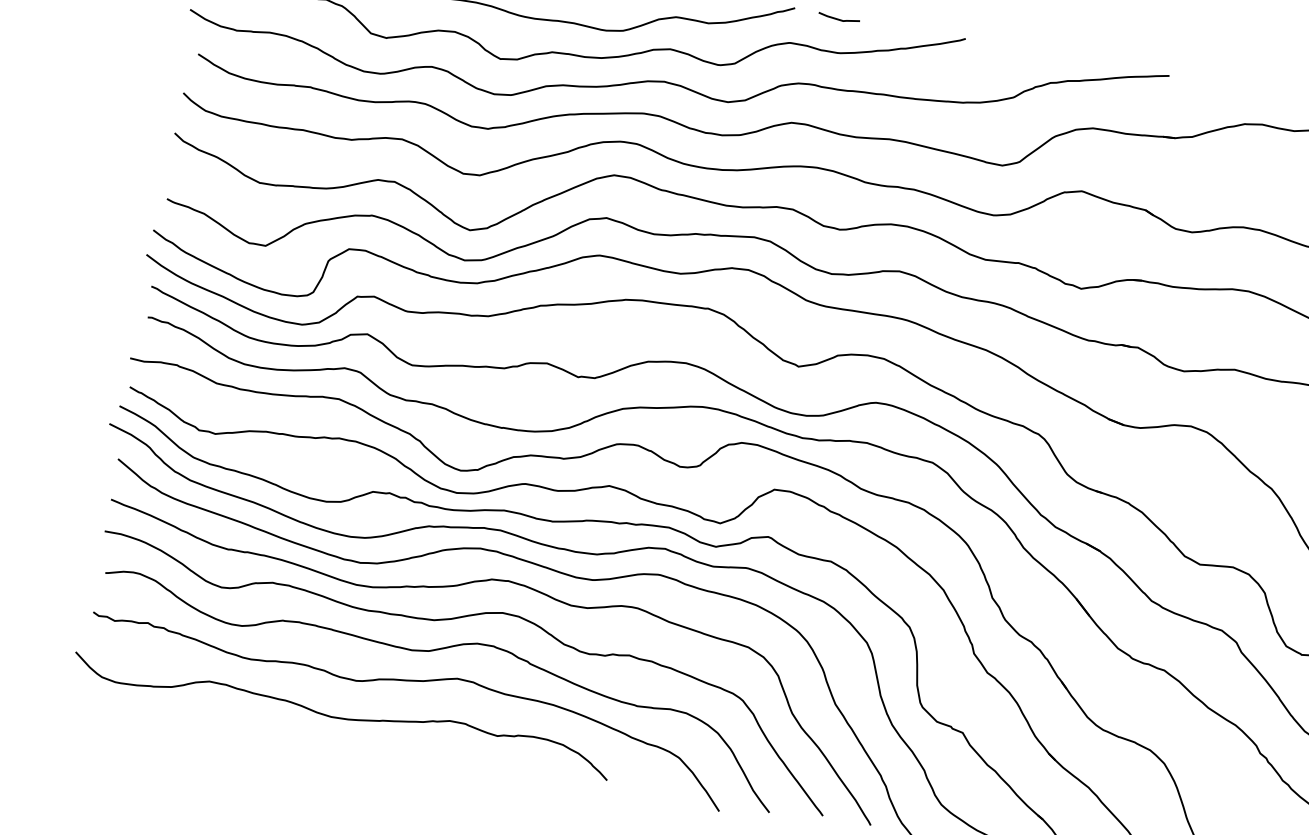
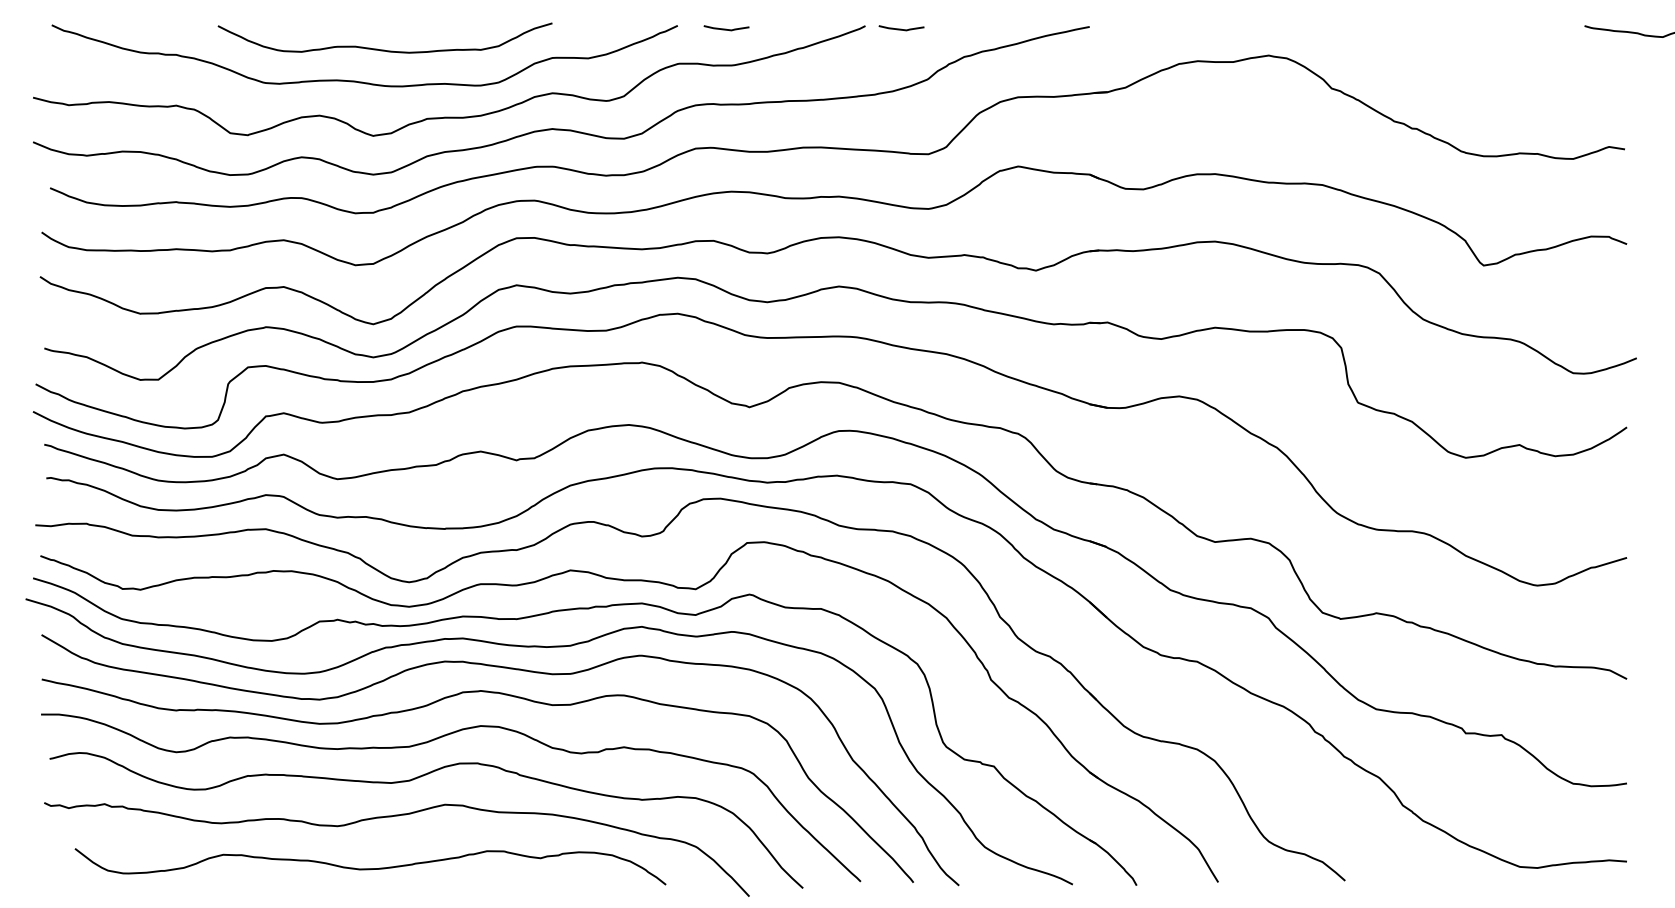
line: (998, 46) -> (901, 28), added
curve: (341, 717) -> (370, 868), moved

